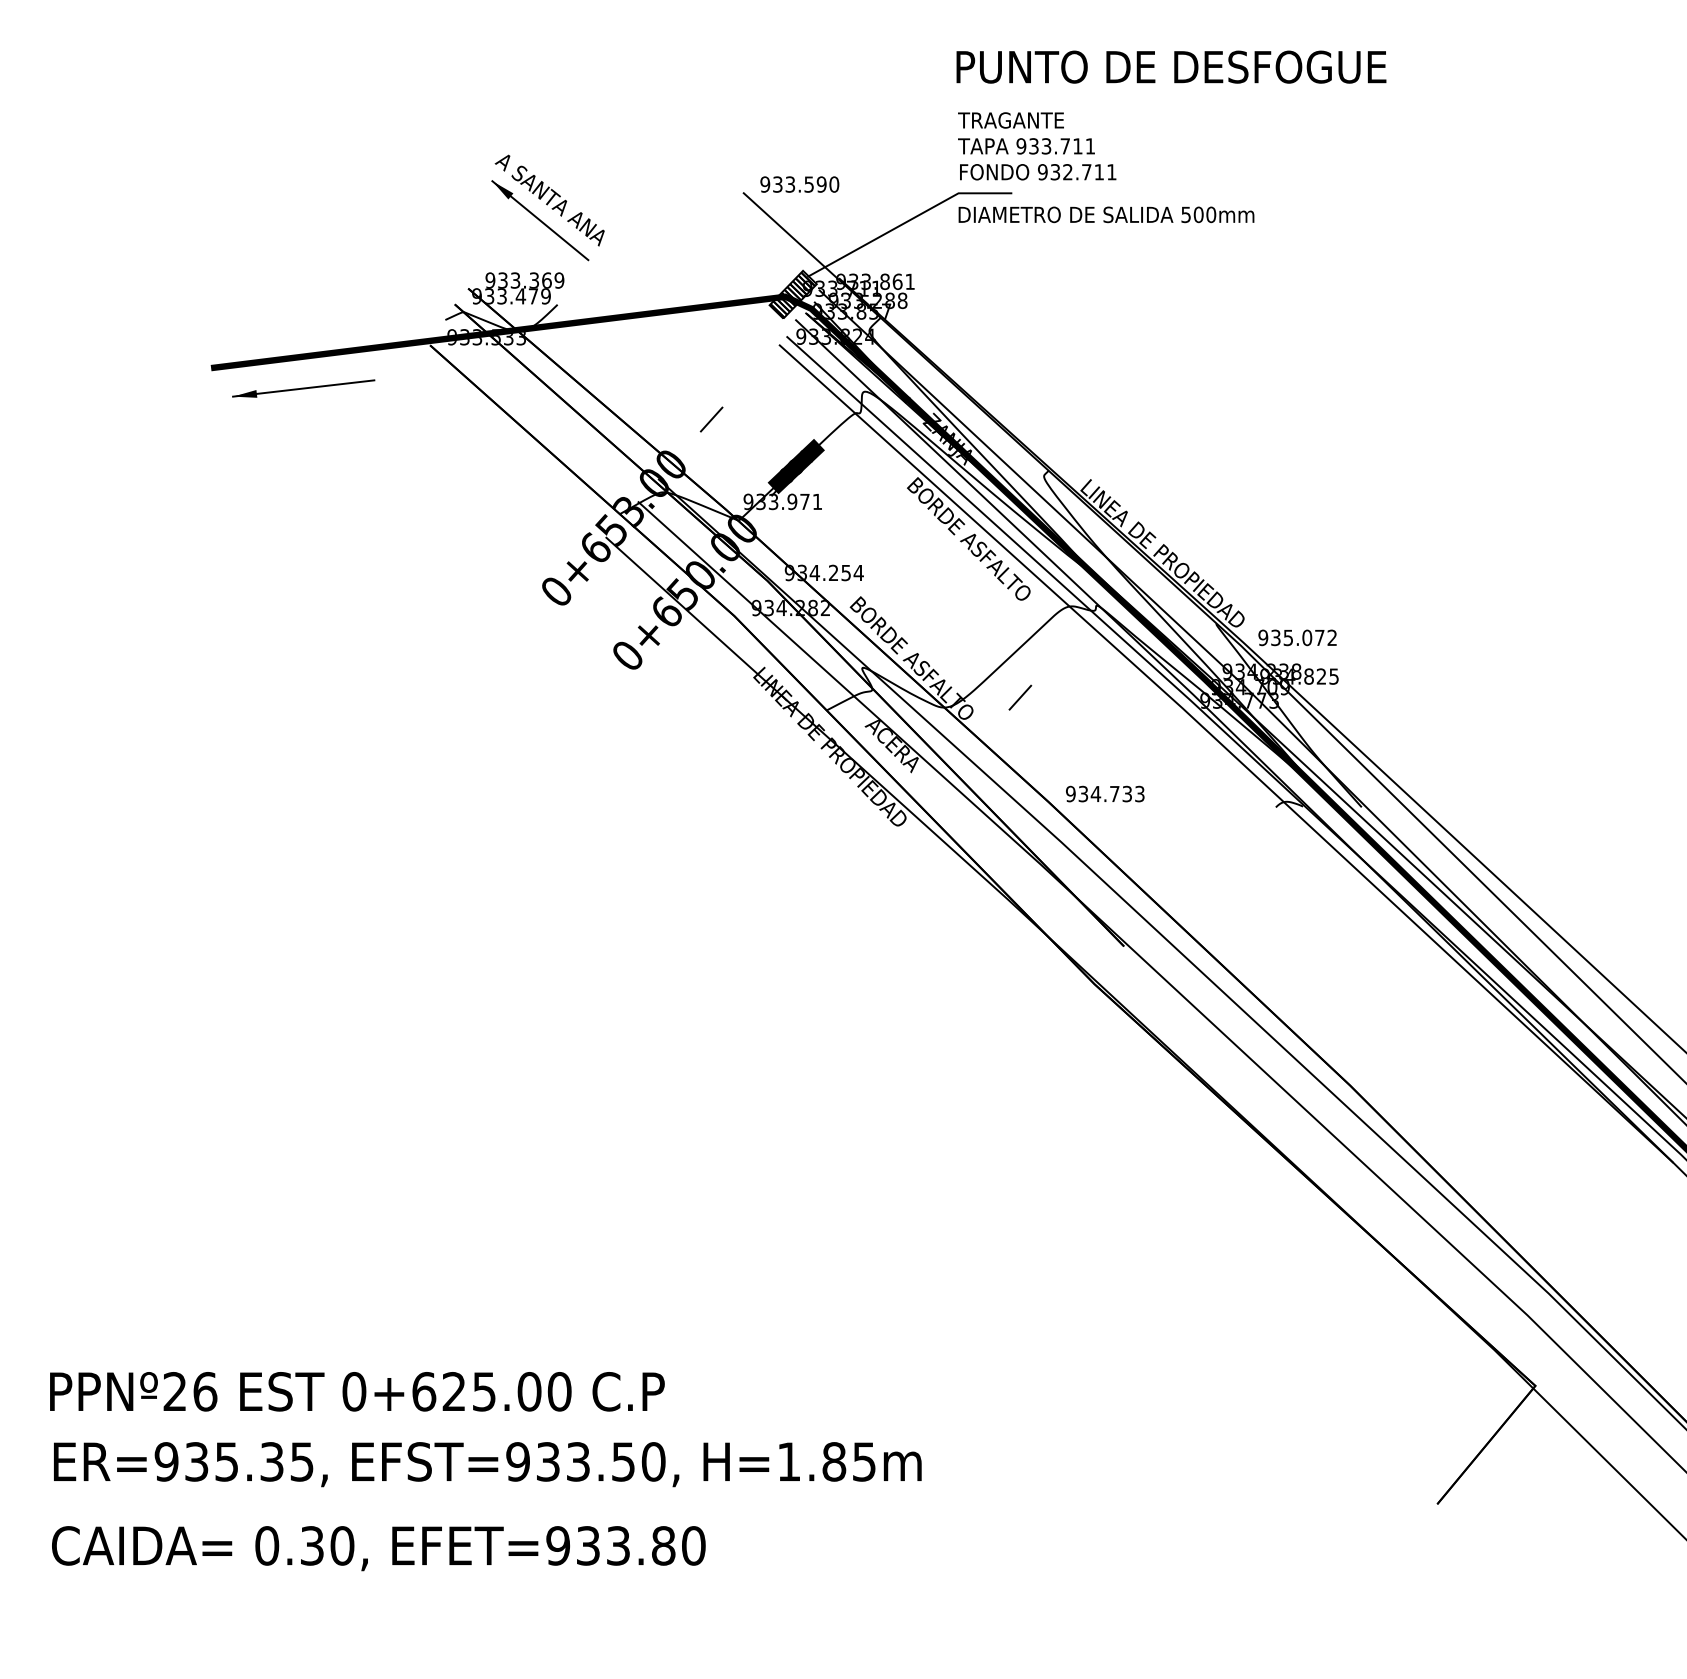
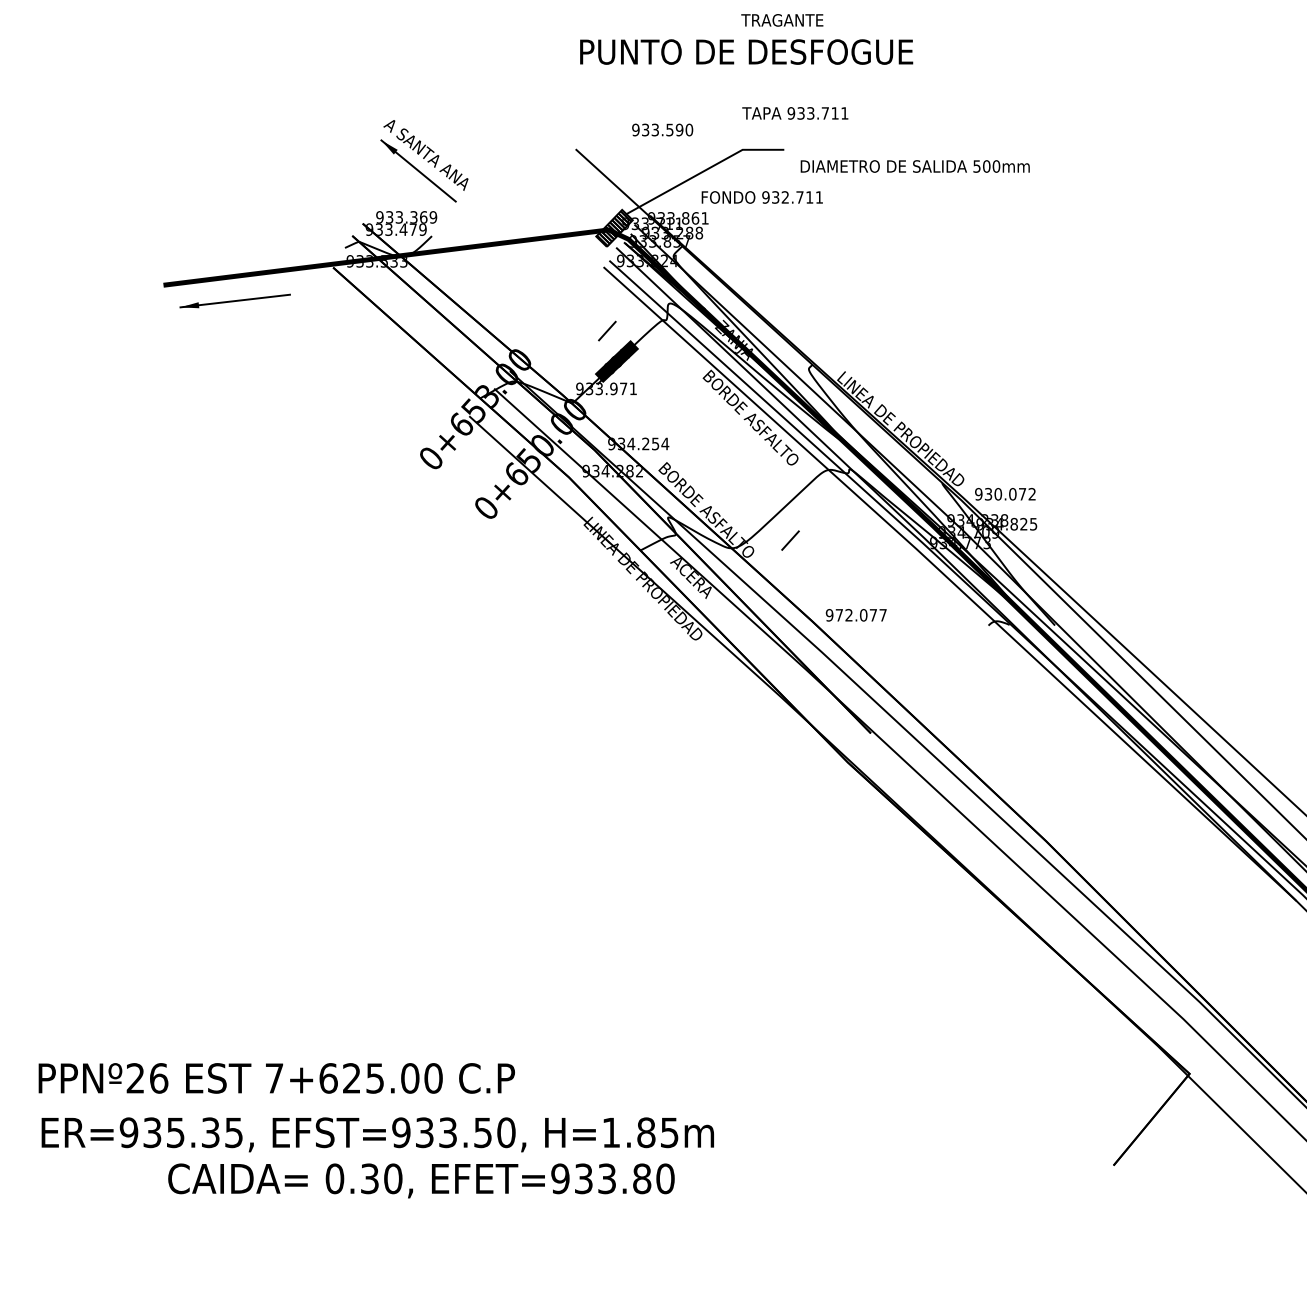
text: (1171, 66) -> (746, 51), moved
text: (1011, 120) -> (782, 20), moved
text: (1037, 172) -> (761, 197), moved
text: (799, 183) -> (662, 129), moved
text: (1105, 214) -> (914, 166), moved
line: (711, 418) -> (607, 330), moved
text: (1288, 638) -> (998, 494), 935.072 -> 930.072
text: (1110, 794) -> (860, 615), 934.733 -> 972.077
text: (354, 1391) -> (274, 1078), 0+625.00 -> 7+625.00
text: (378, 1548) -> (421, 1180), moved

